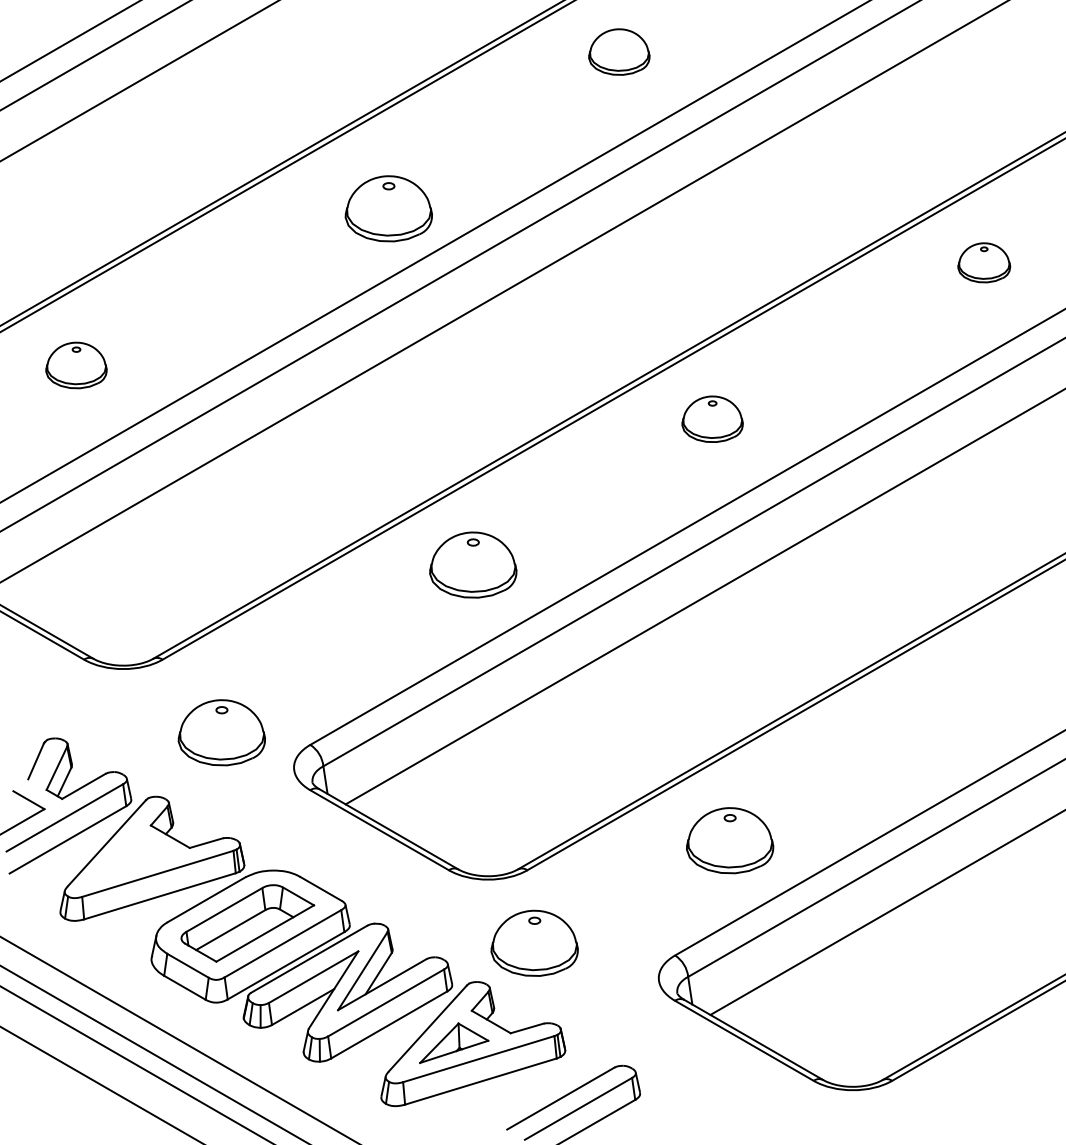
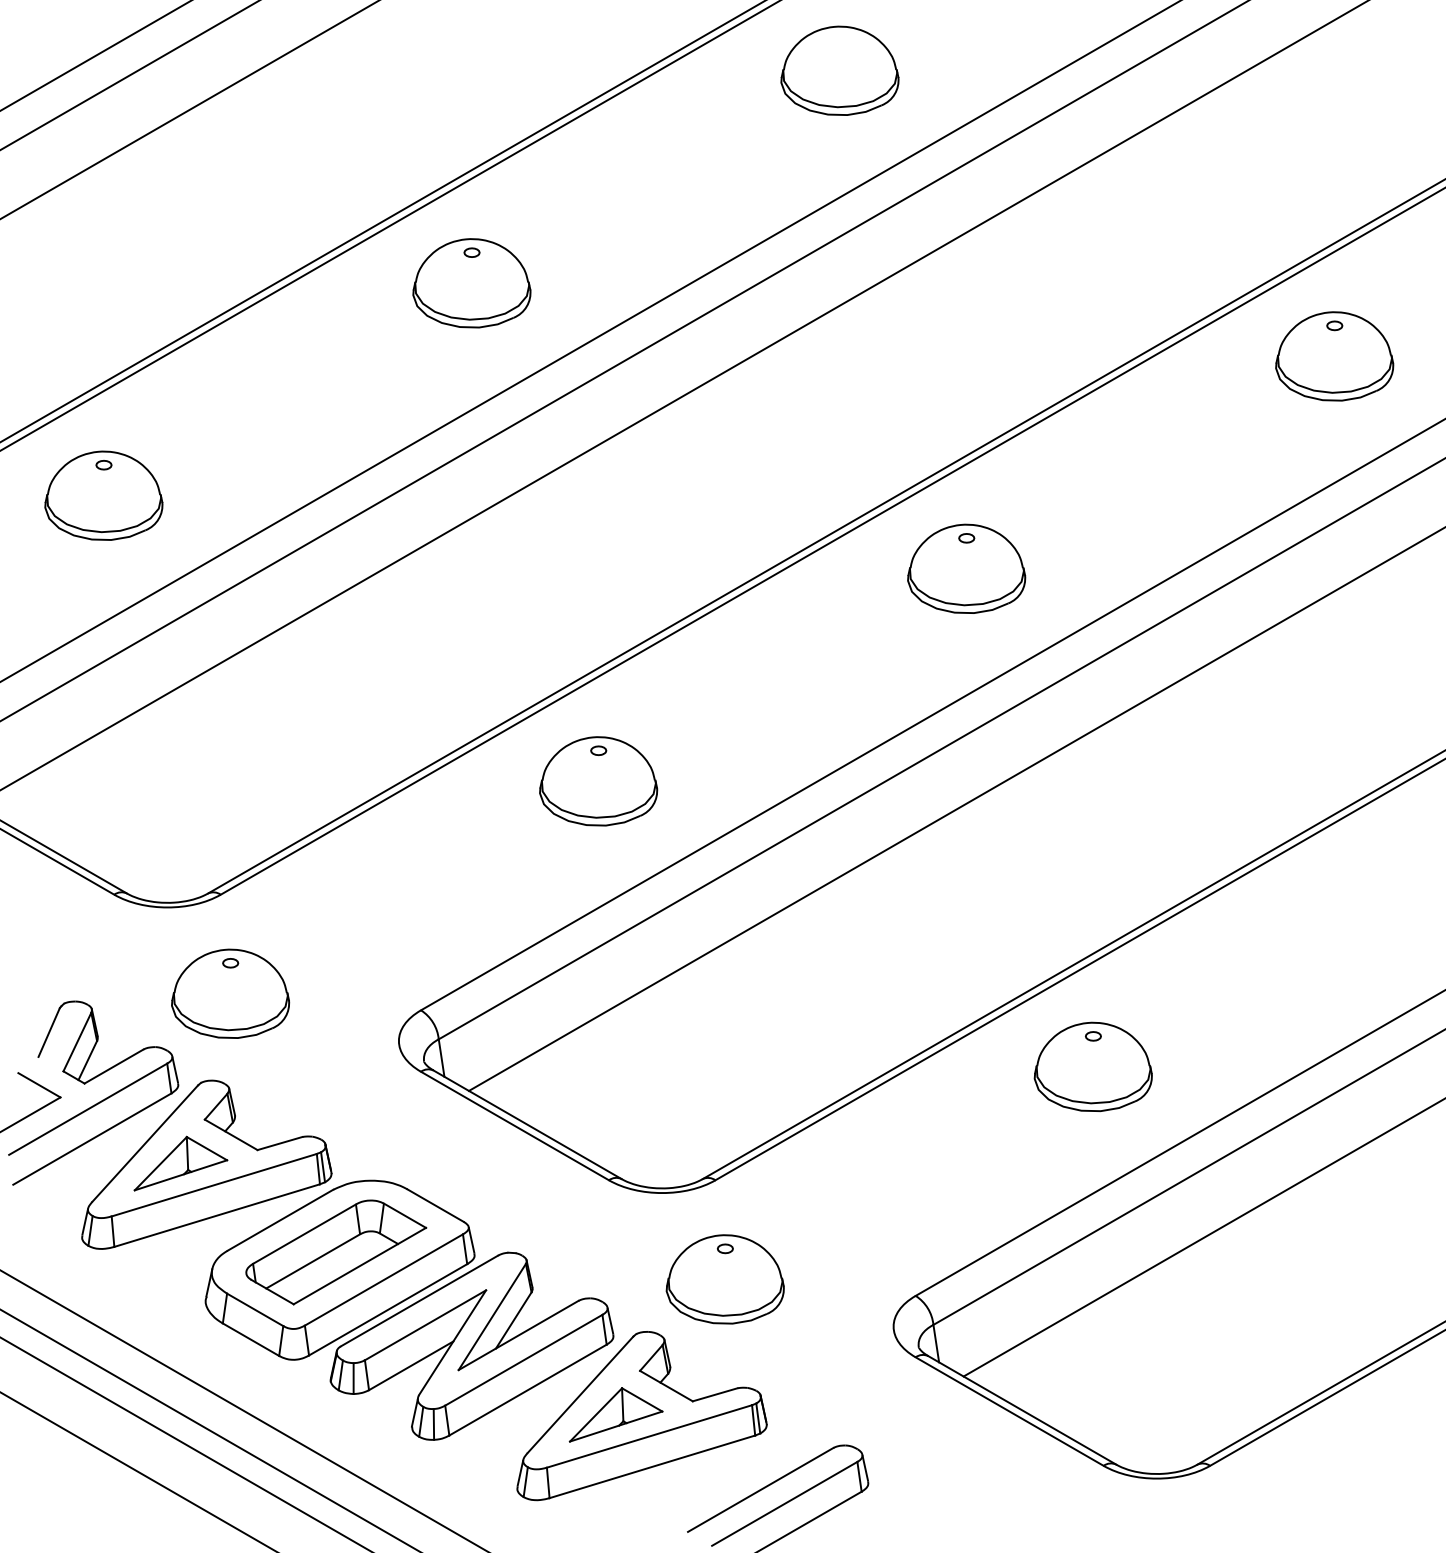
part: (619, 51) -> (840, 69), size x1.43
part: (388, 208) -> (471, 282), moved
part: (984, 262) -> (1335, 356), size x1.67
part: (76, 365) -> (103, 495), size x1.43
part: (712, 418) -> (966, 567), size x1.43
part: (473, 564) -> (598, 780), moved
part: (221, 732) -> (230, 993), moved
part: (730, 840) -> (1093, 1066), moved
part: (133, 857) -> (181, 1162), added

